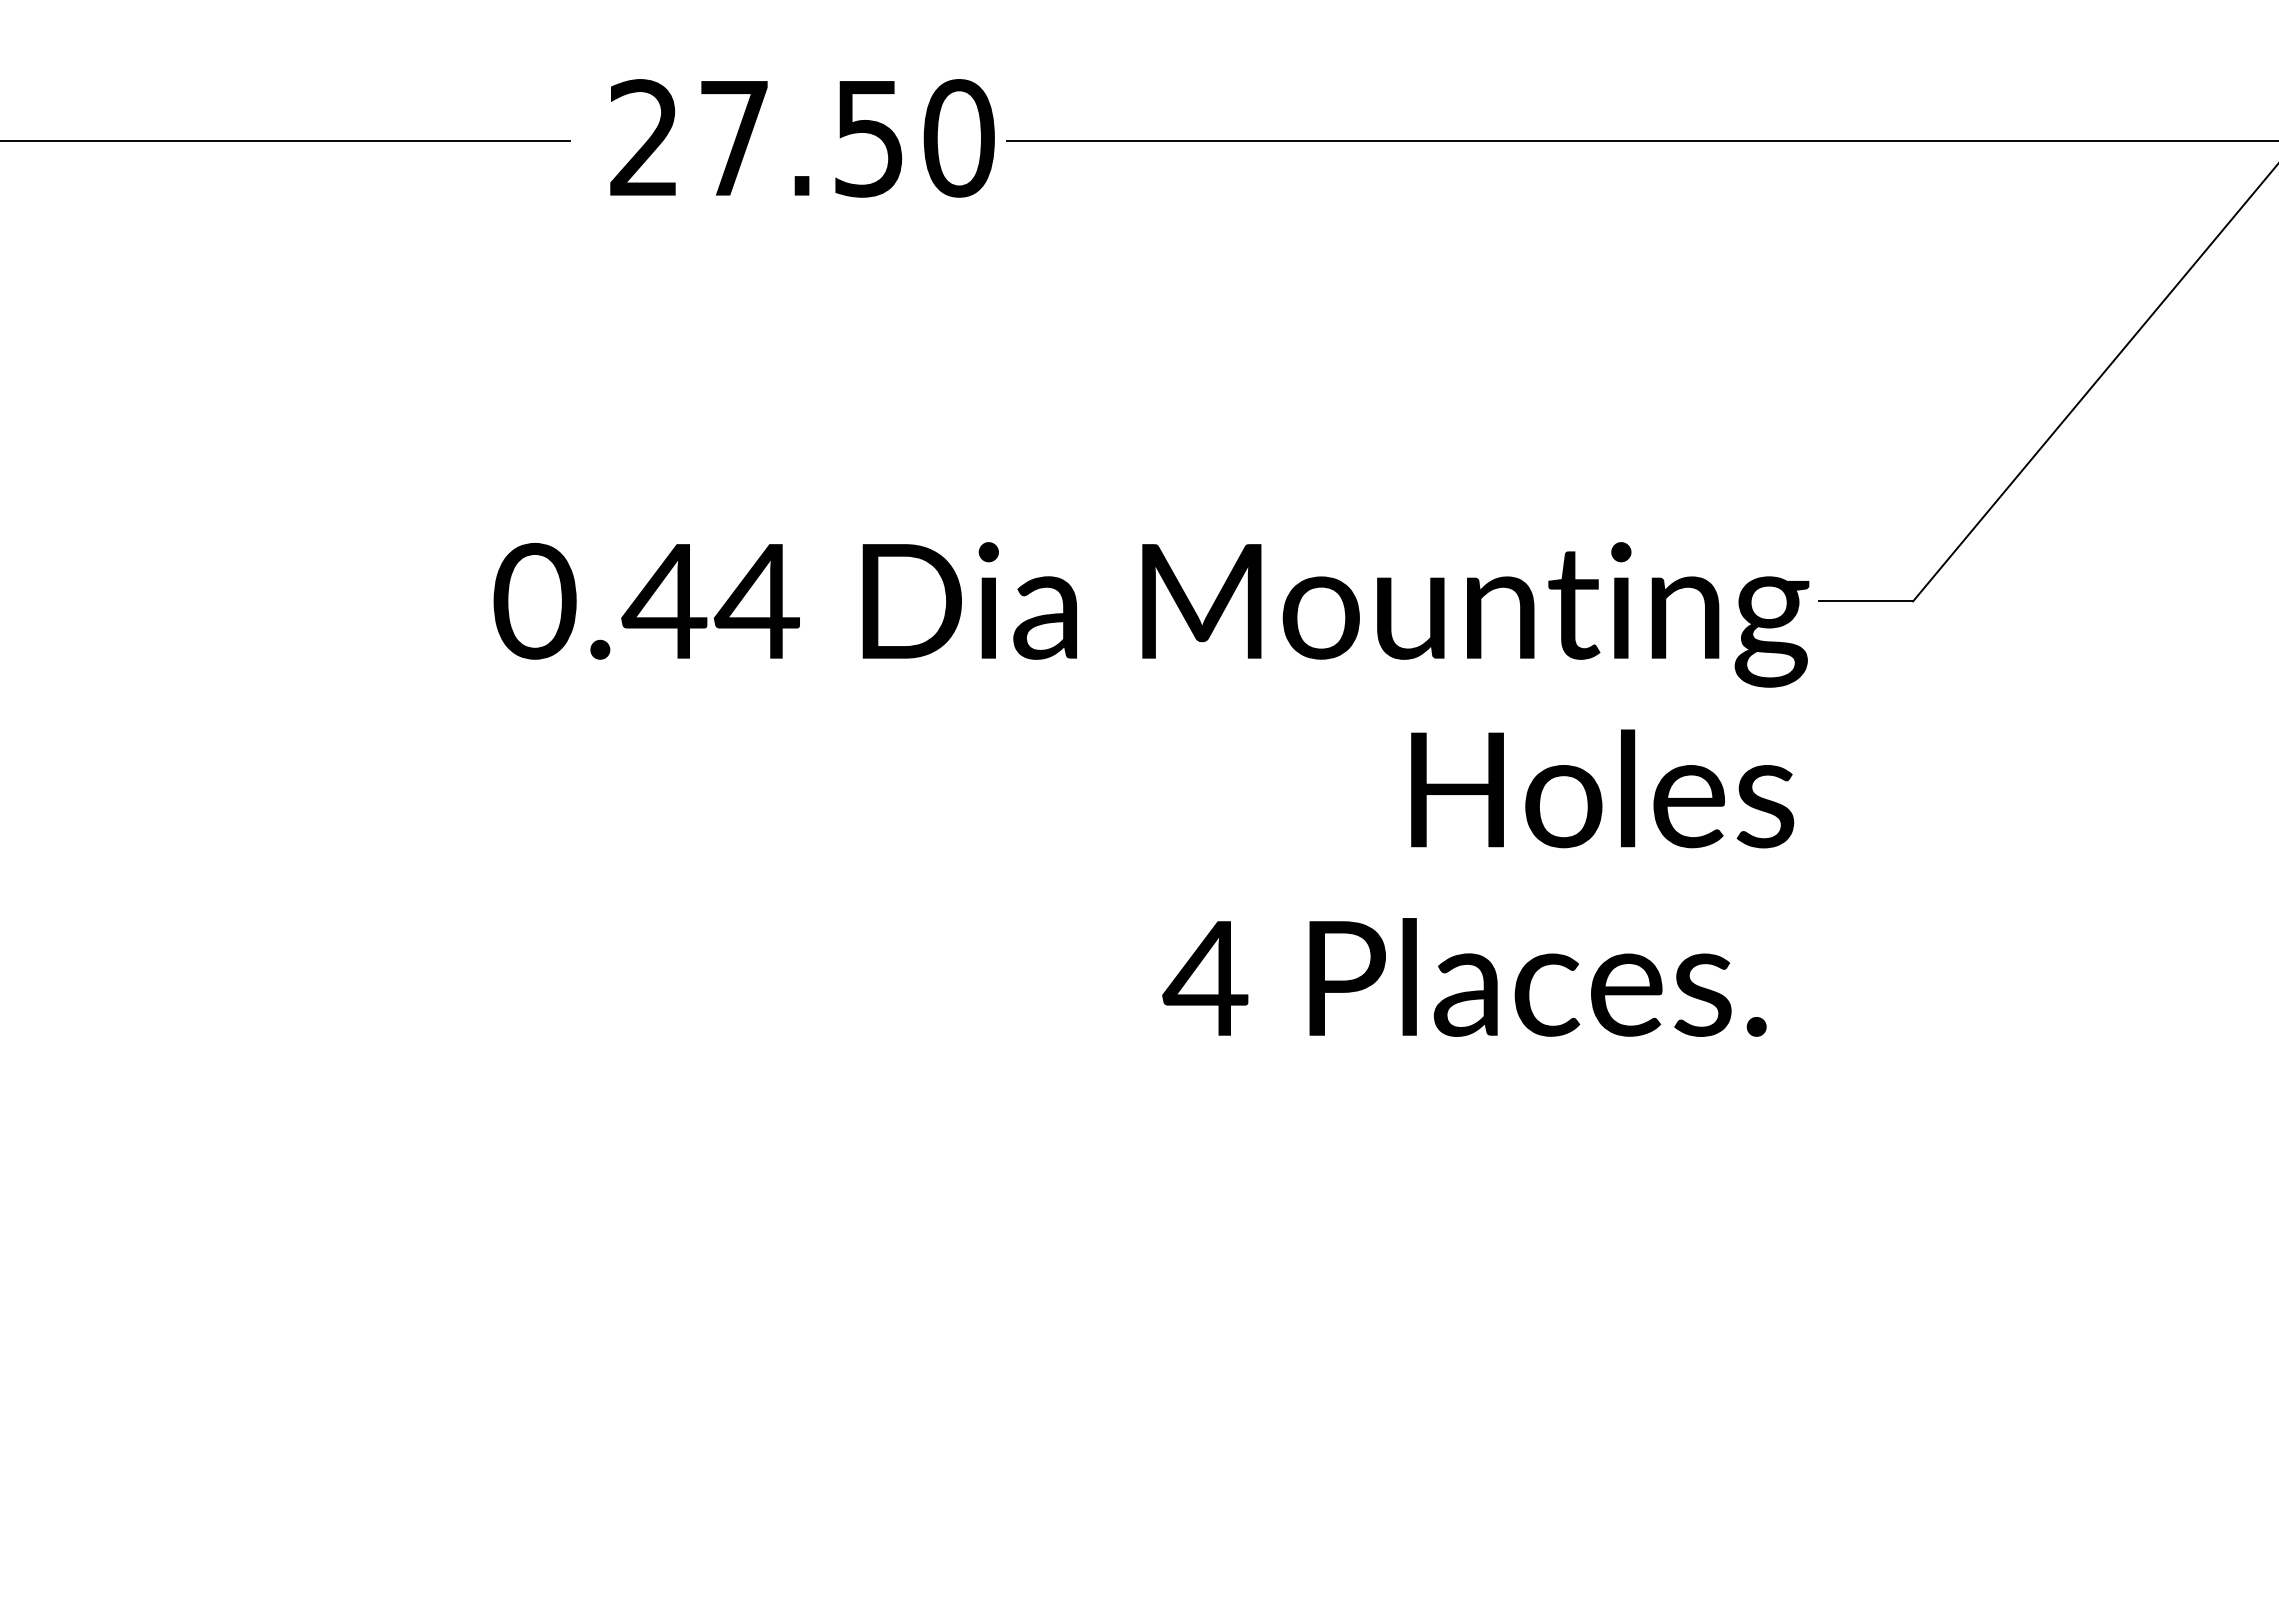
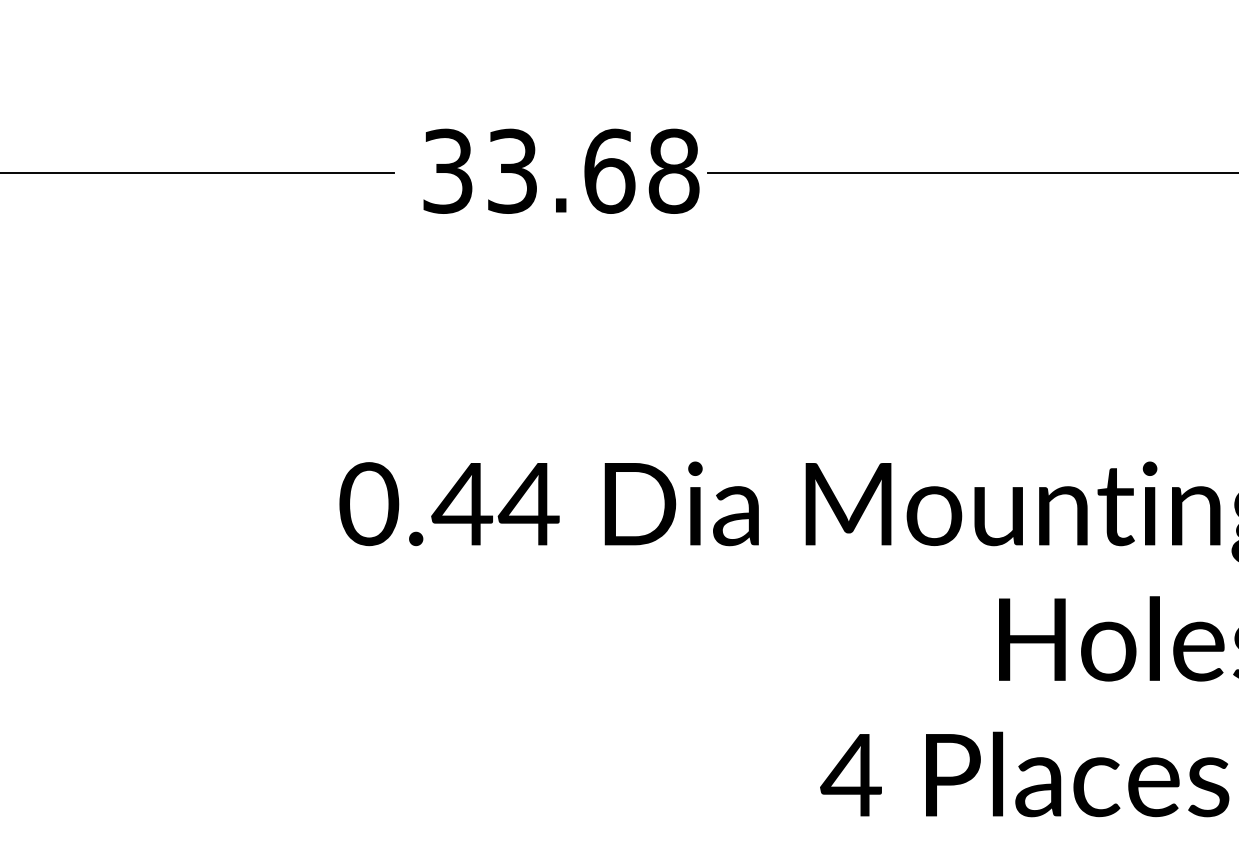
text: (802, 138) -> (561, 171), 27.50 -> 33.68

